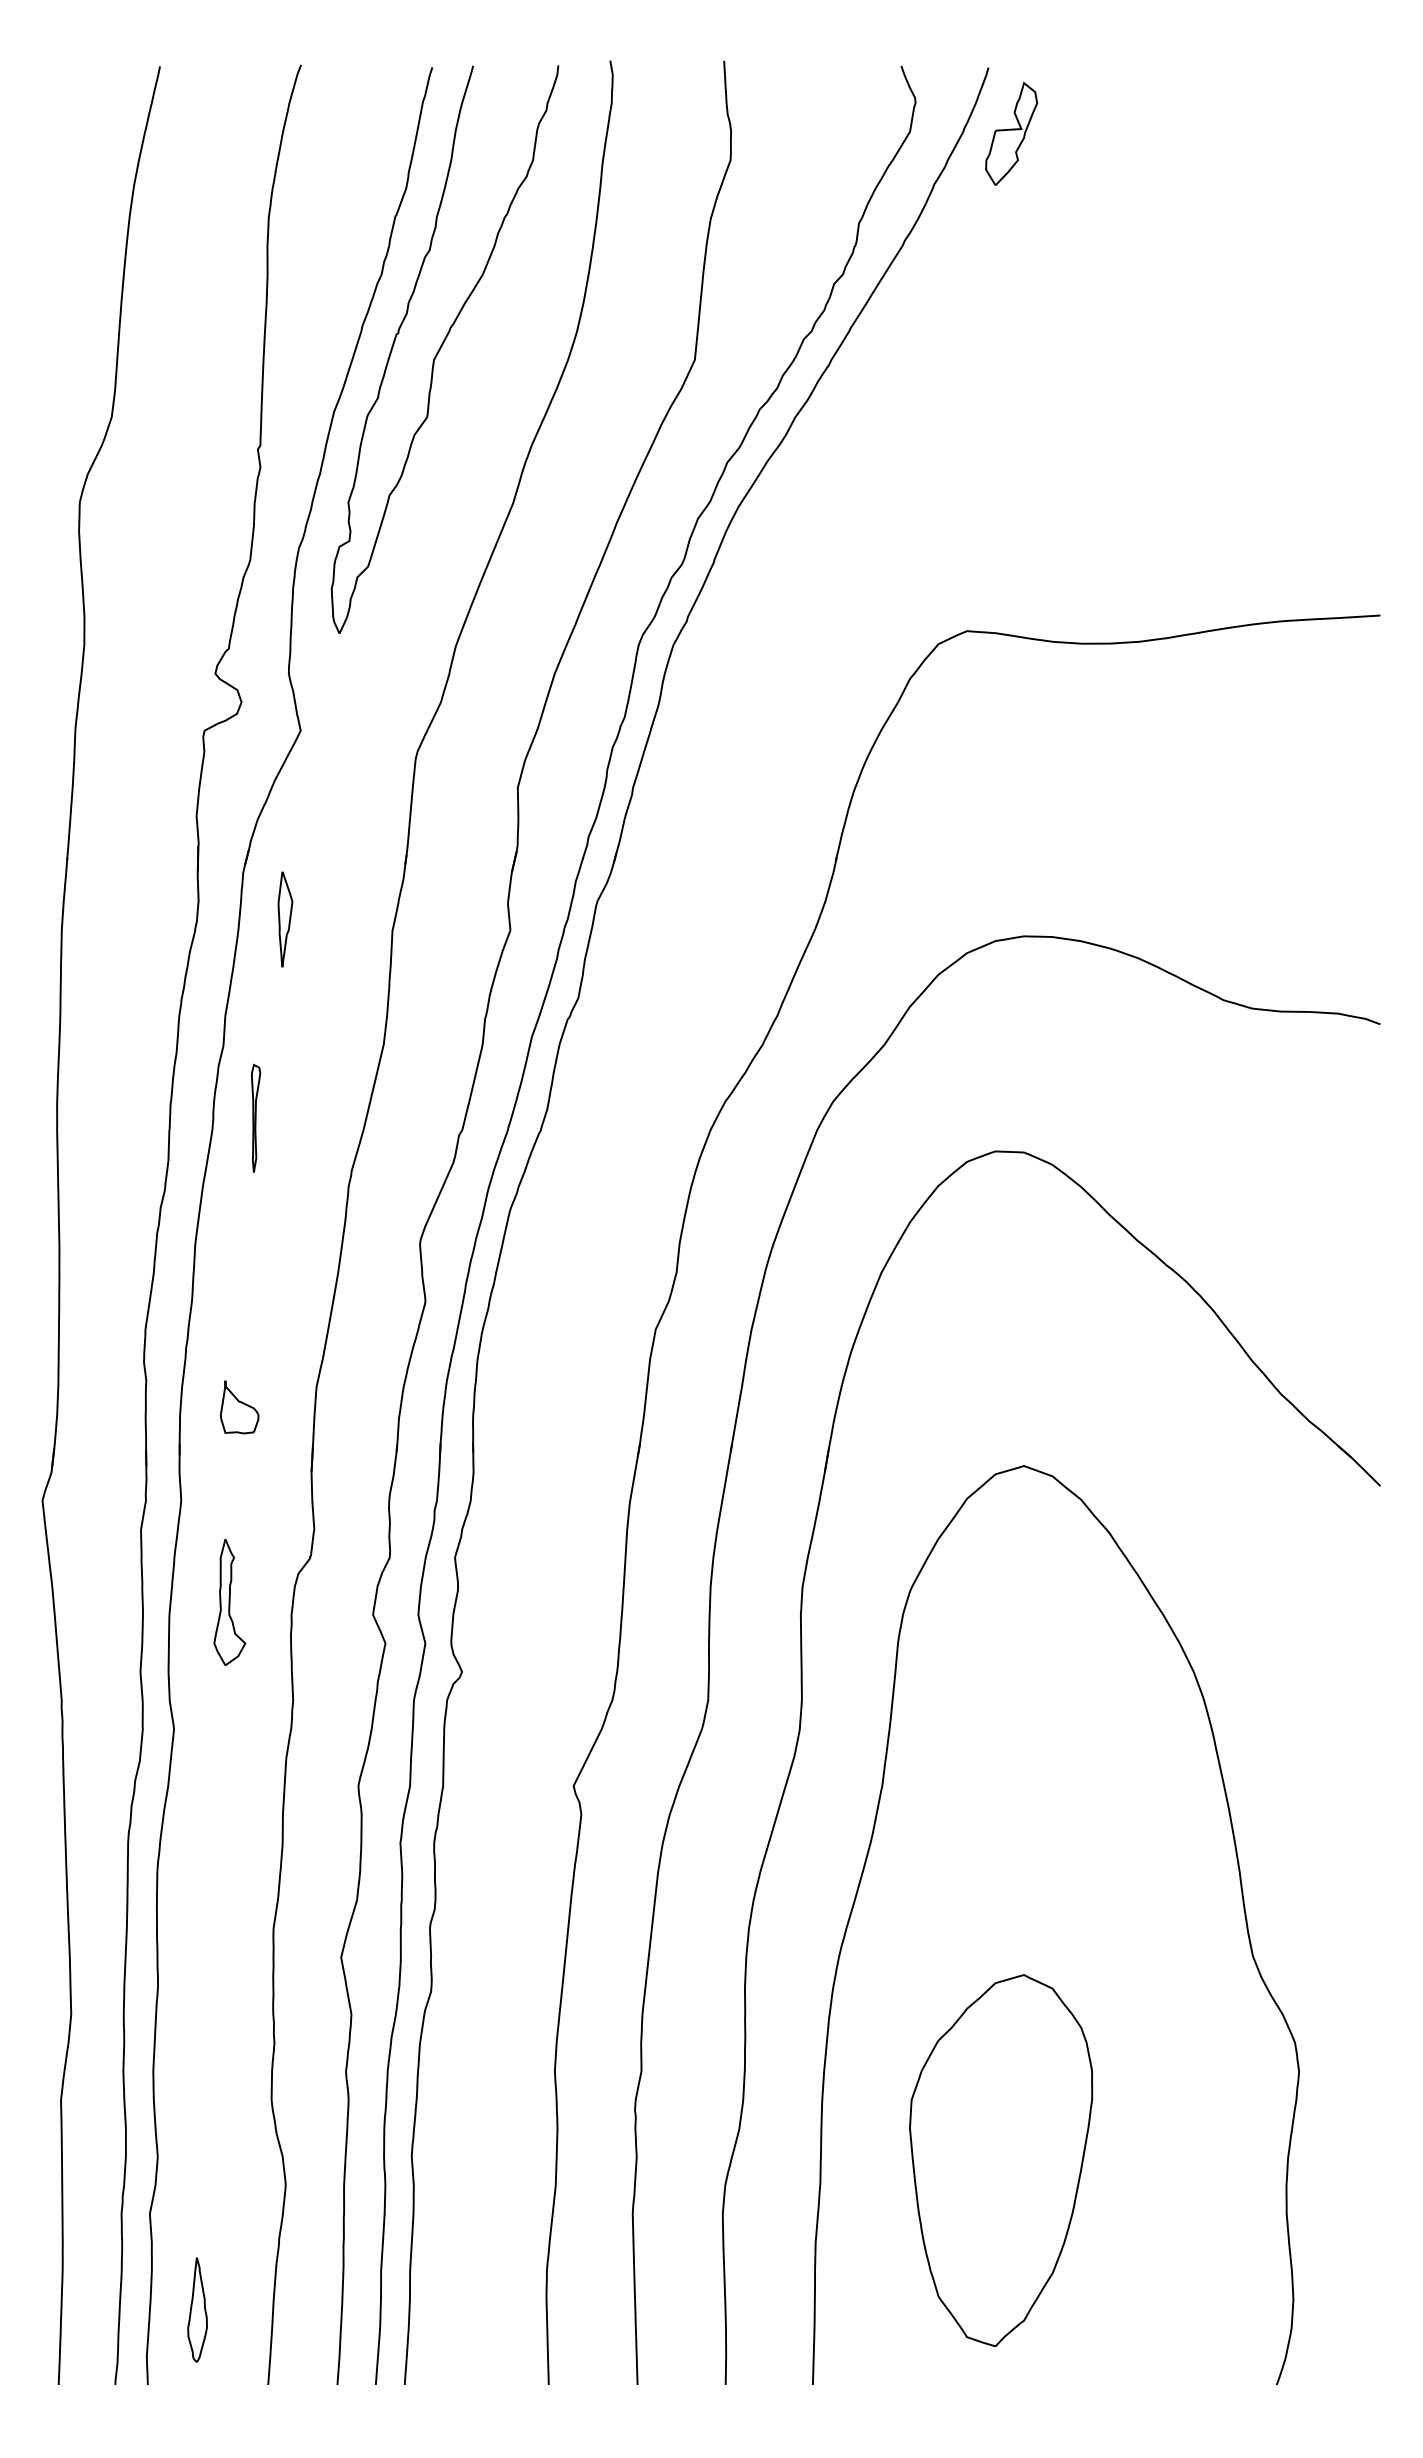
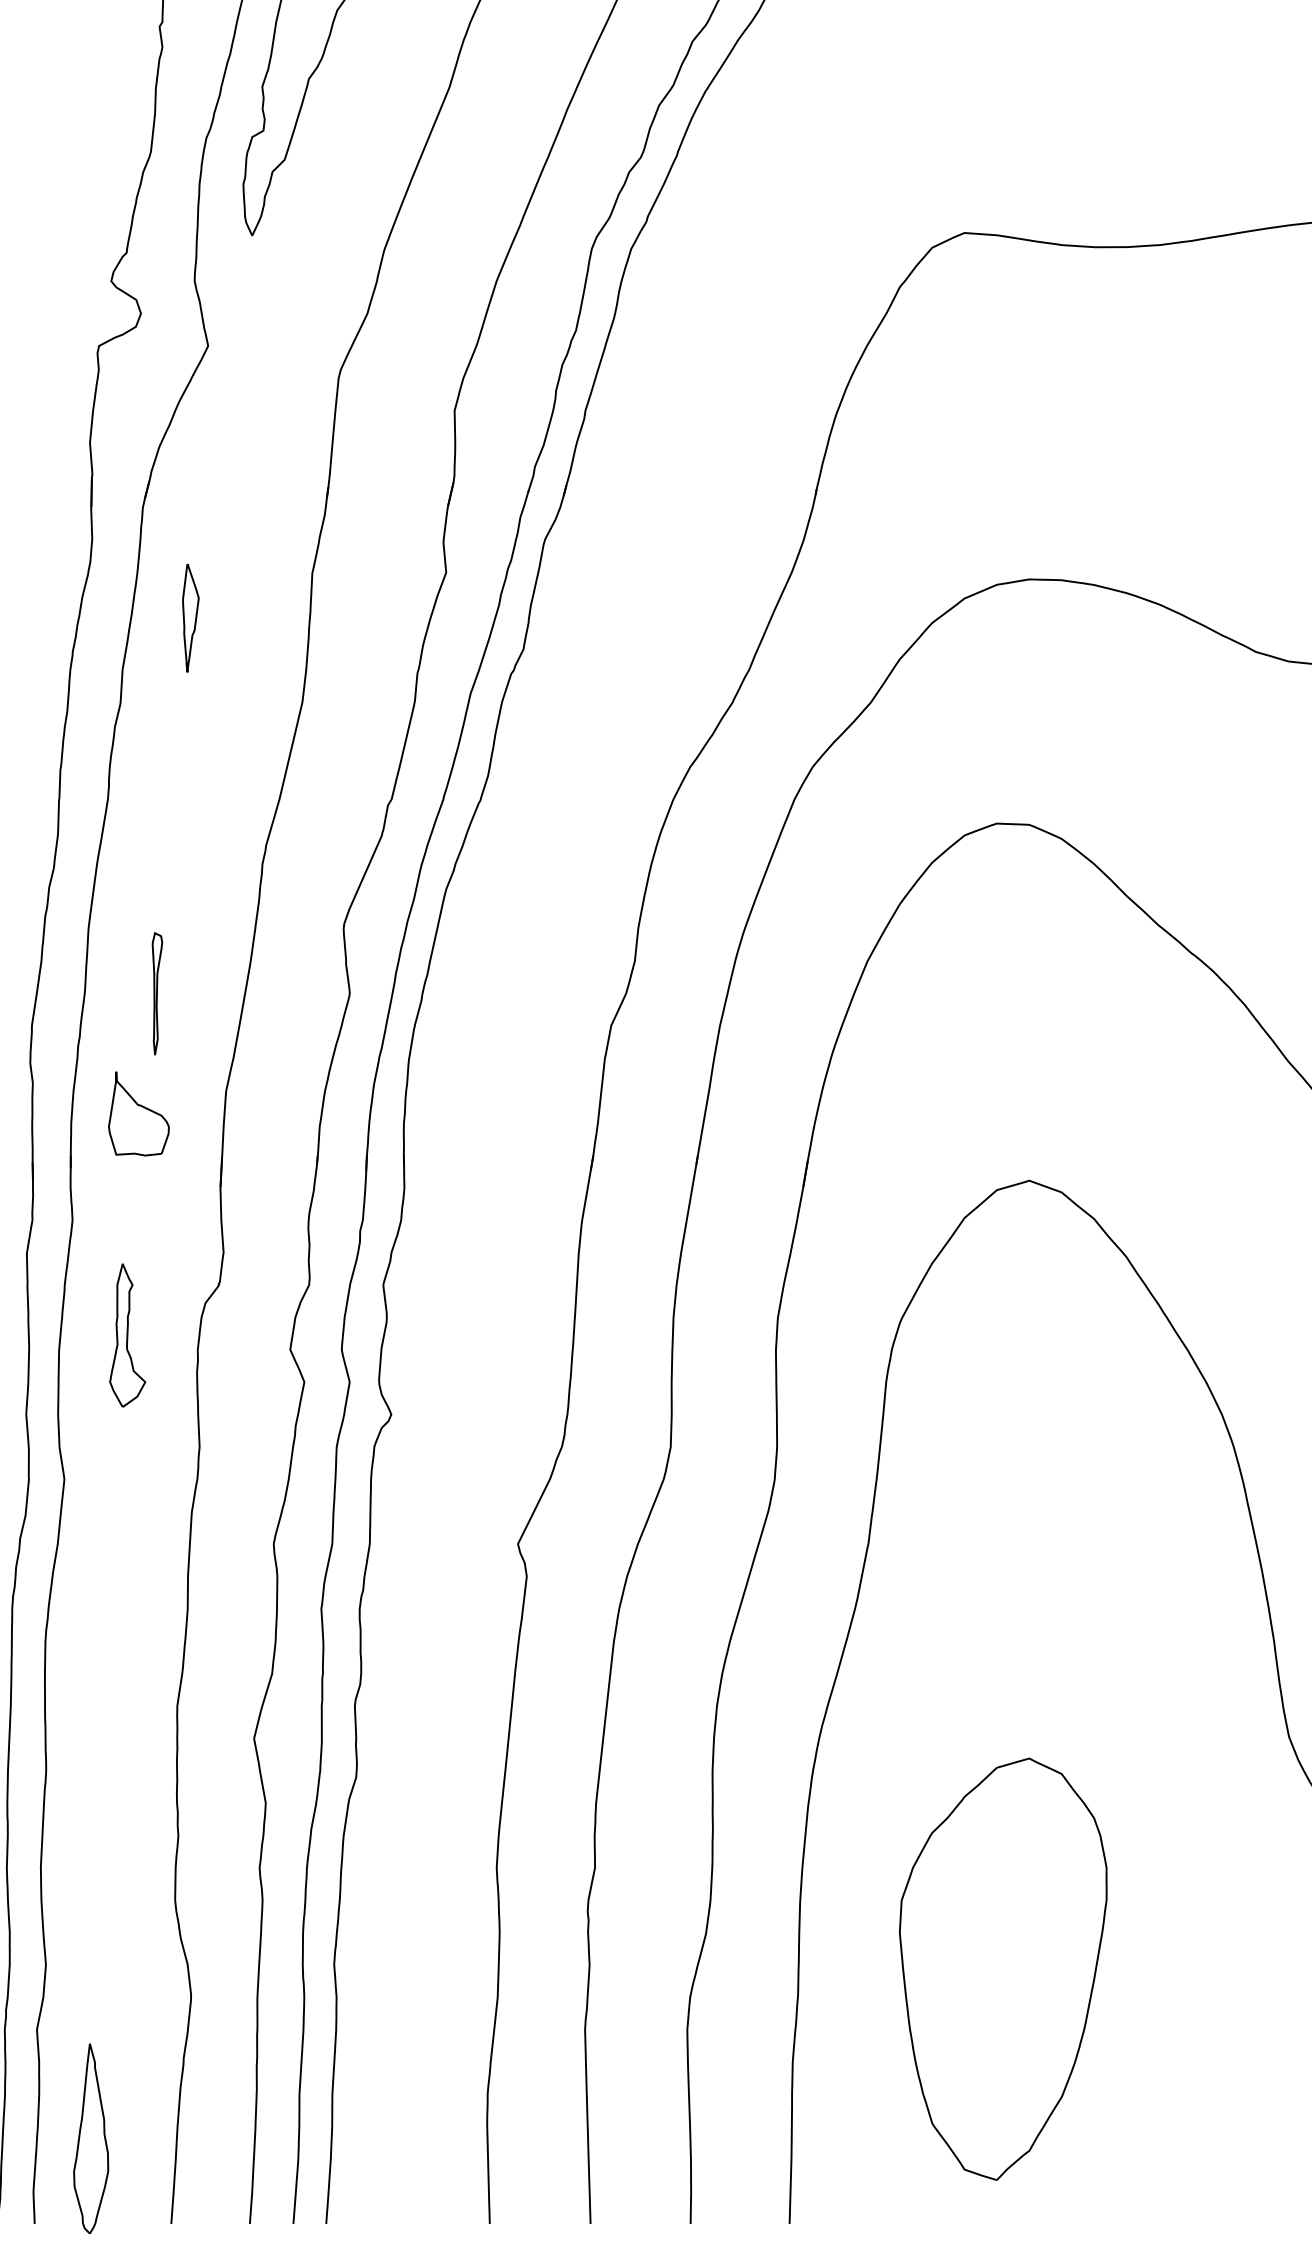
part: (285, 919) -> (190, 618), moved
part: (256, 1117) -> (157, 992), moved
part: (239, 1407) -> (138, 1114), size x1.4
part: (197, 2309) -> (91, 2138), size x1.6

